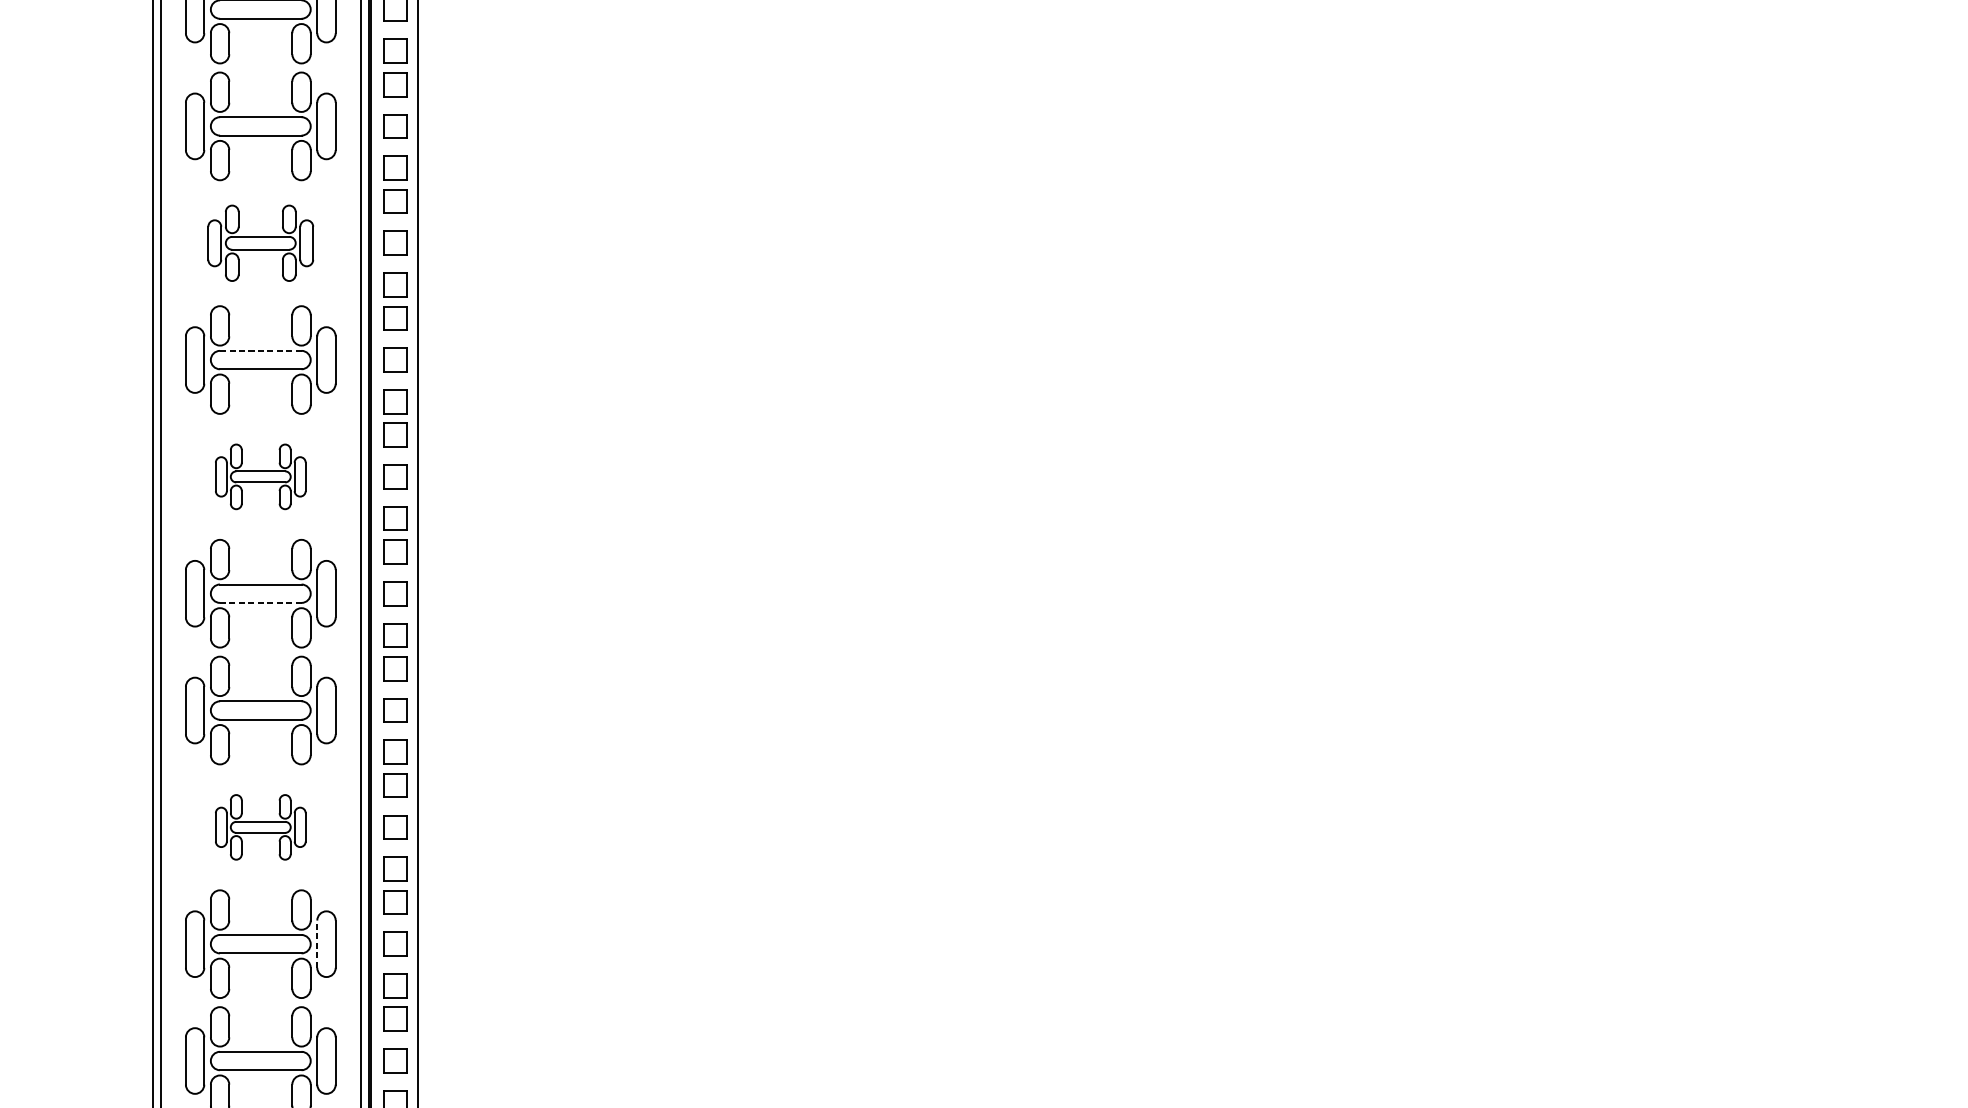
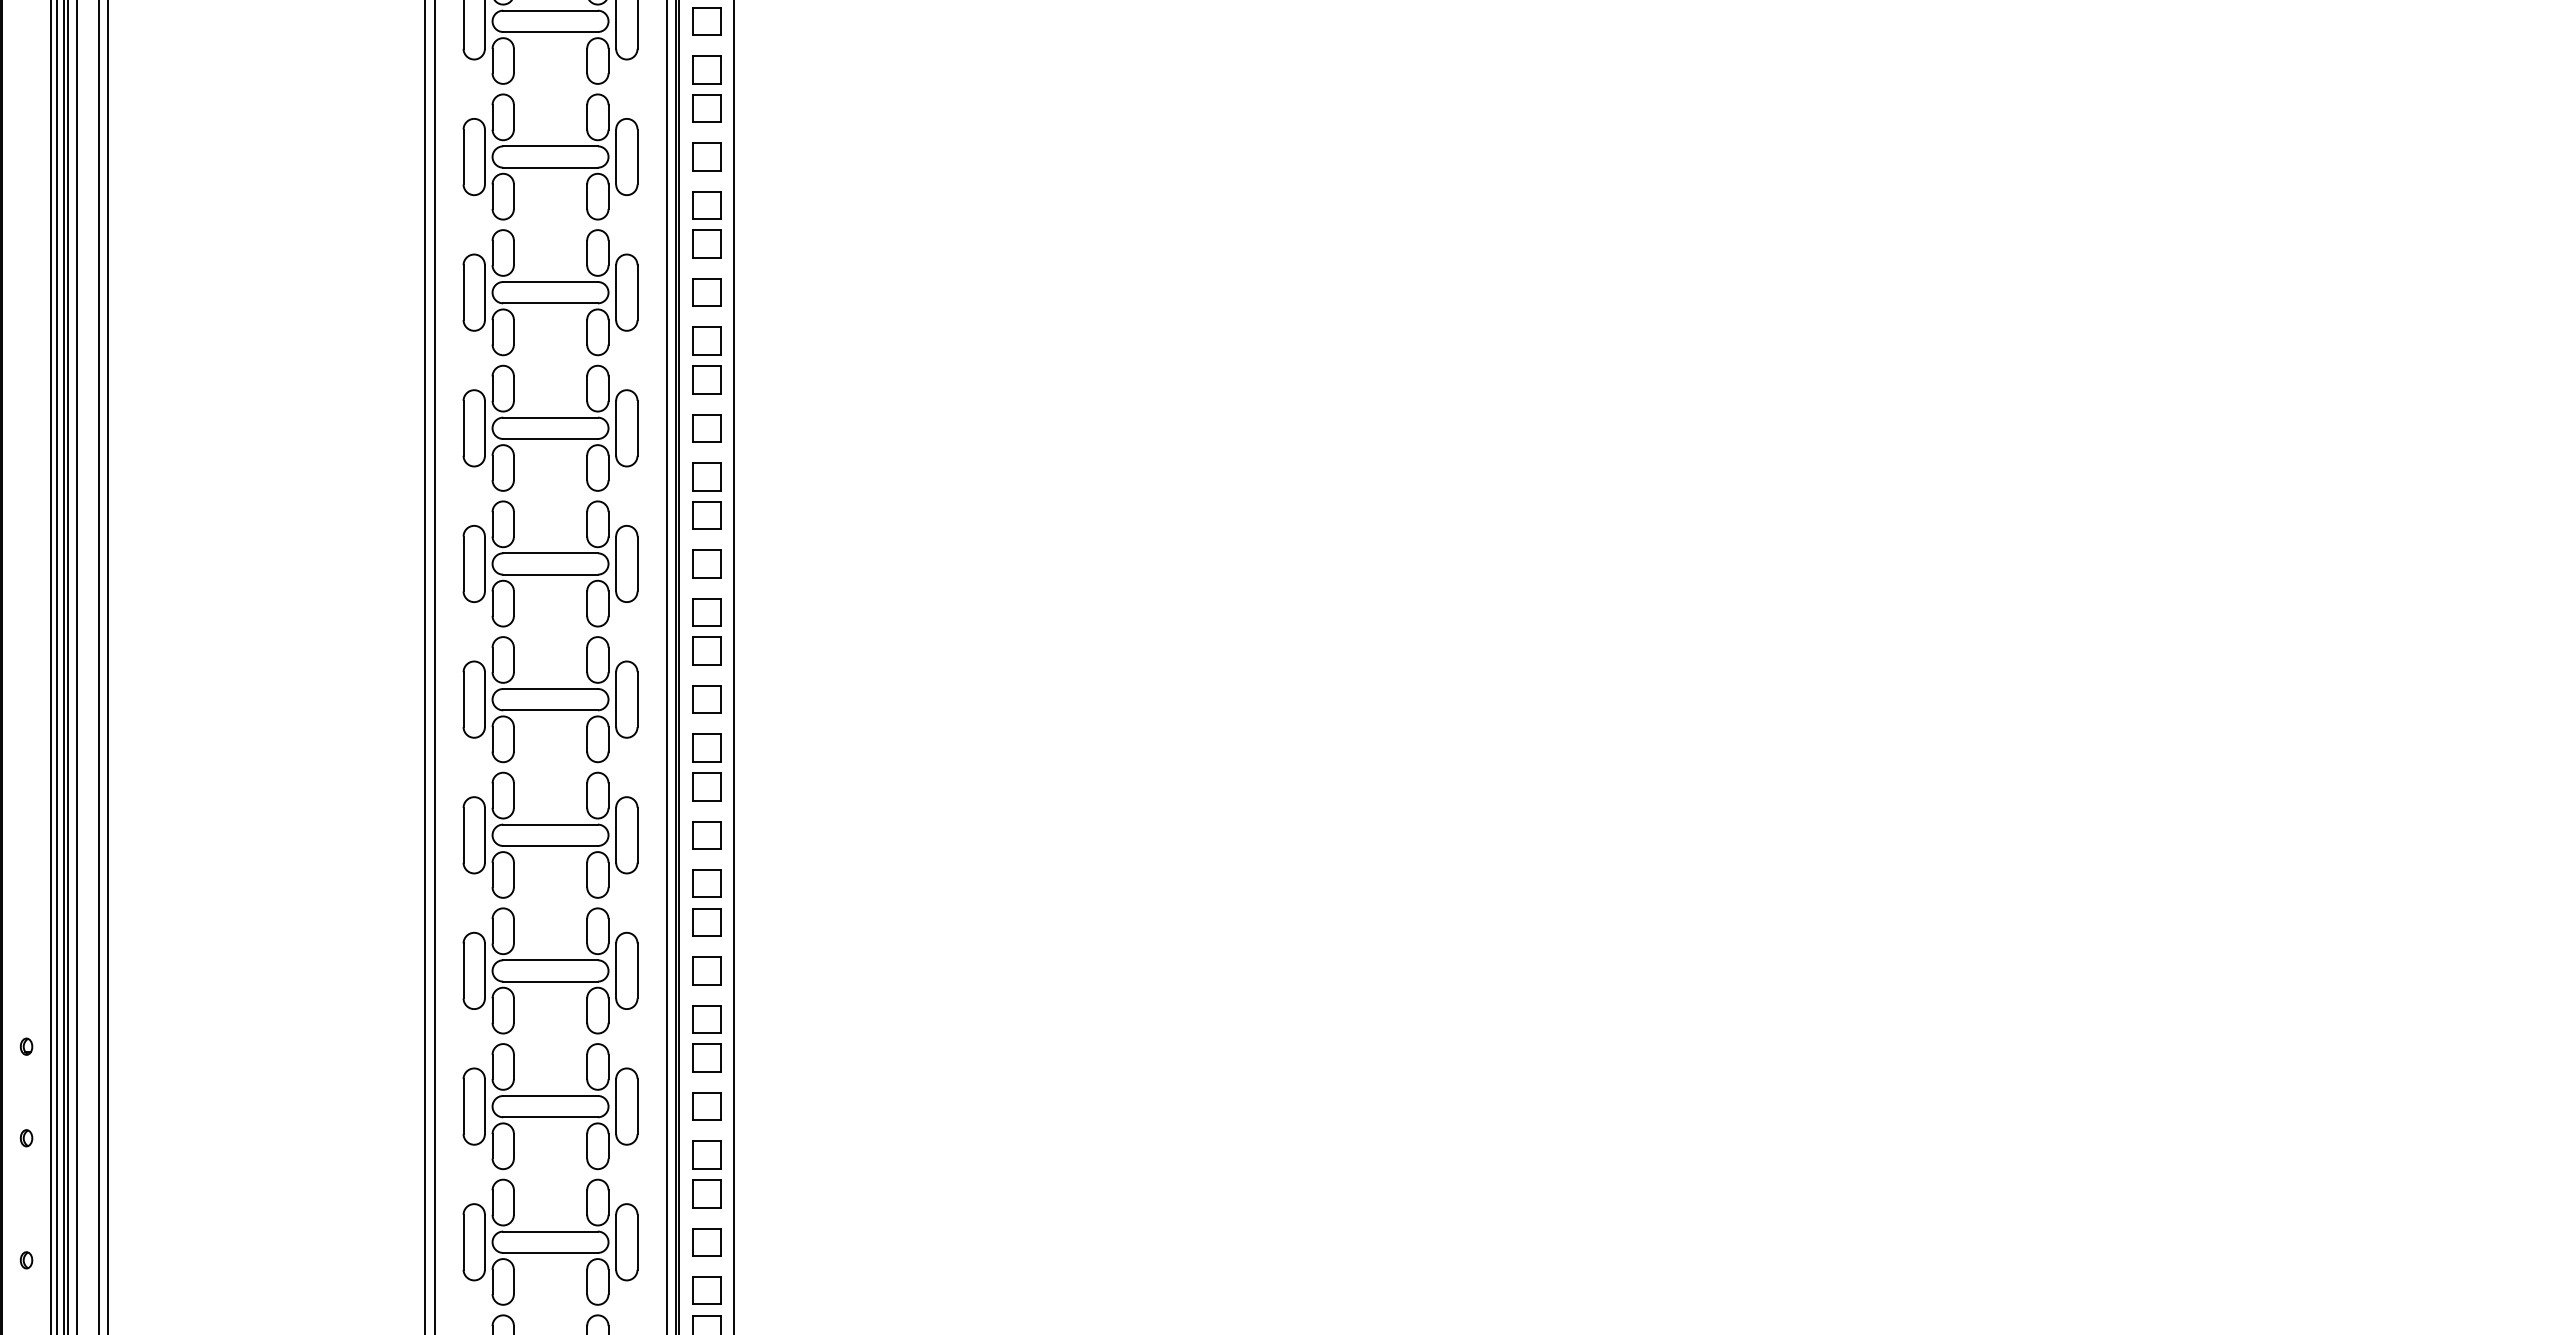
part: (260, 243) -> (550, 292), size x1.43
line: (261, 350) -> (551, 417), dashed -> solid
part: (260, 476) -> (550, 563), size x1.67
line: (260, 603) -> (550, 710), dashed -> solid
part: (260, 826) -> (550, 970), size x1.67
line: (317, 944) -> (616, 1106), dashed -> solid

